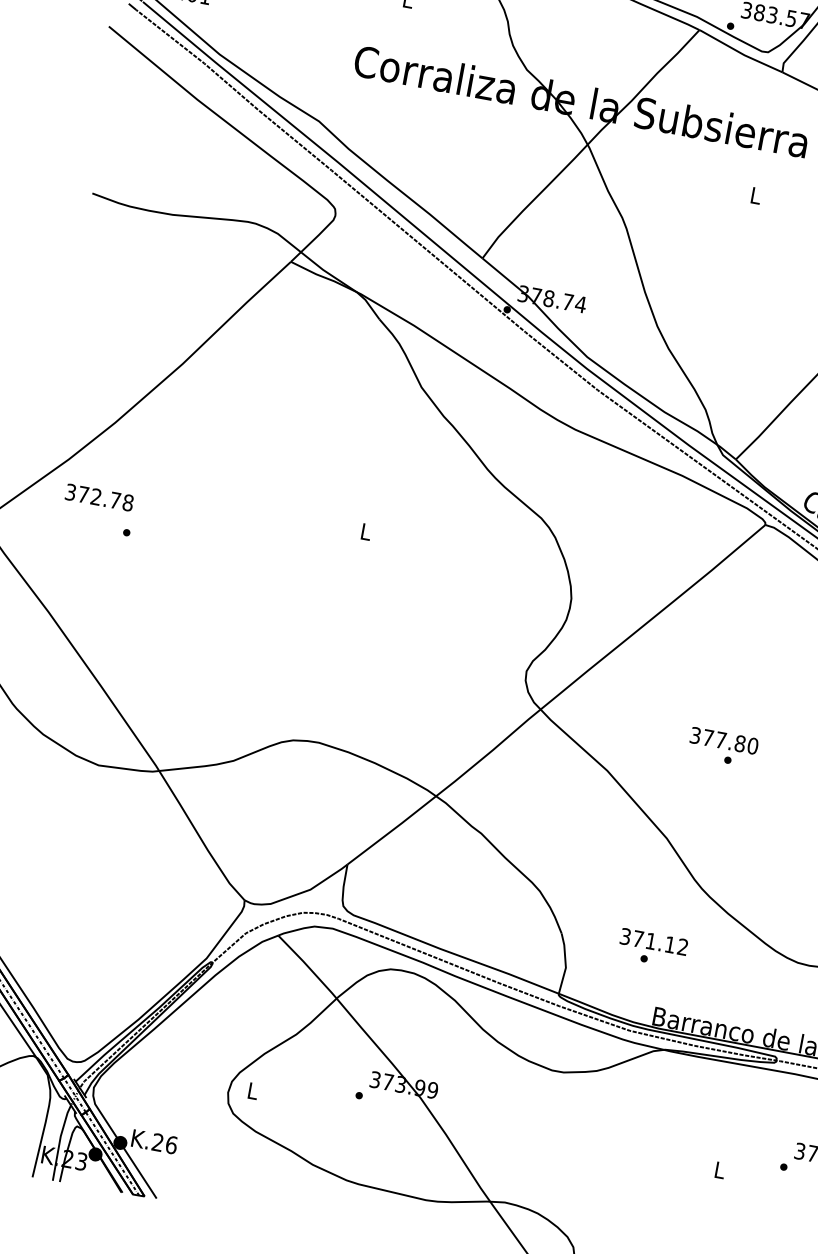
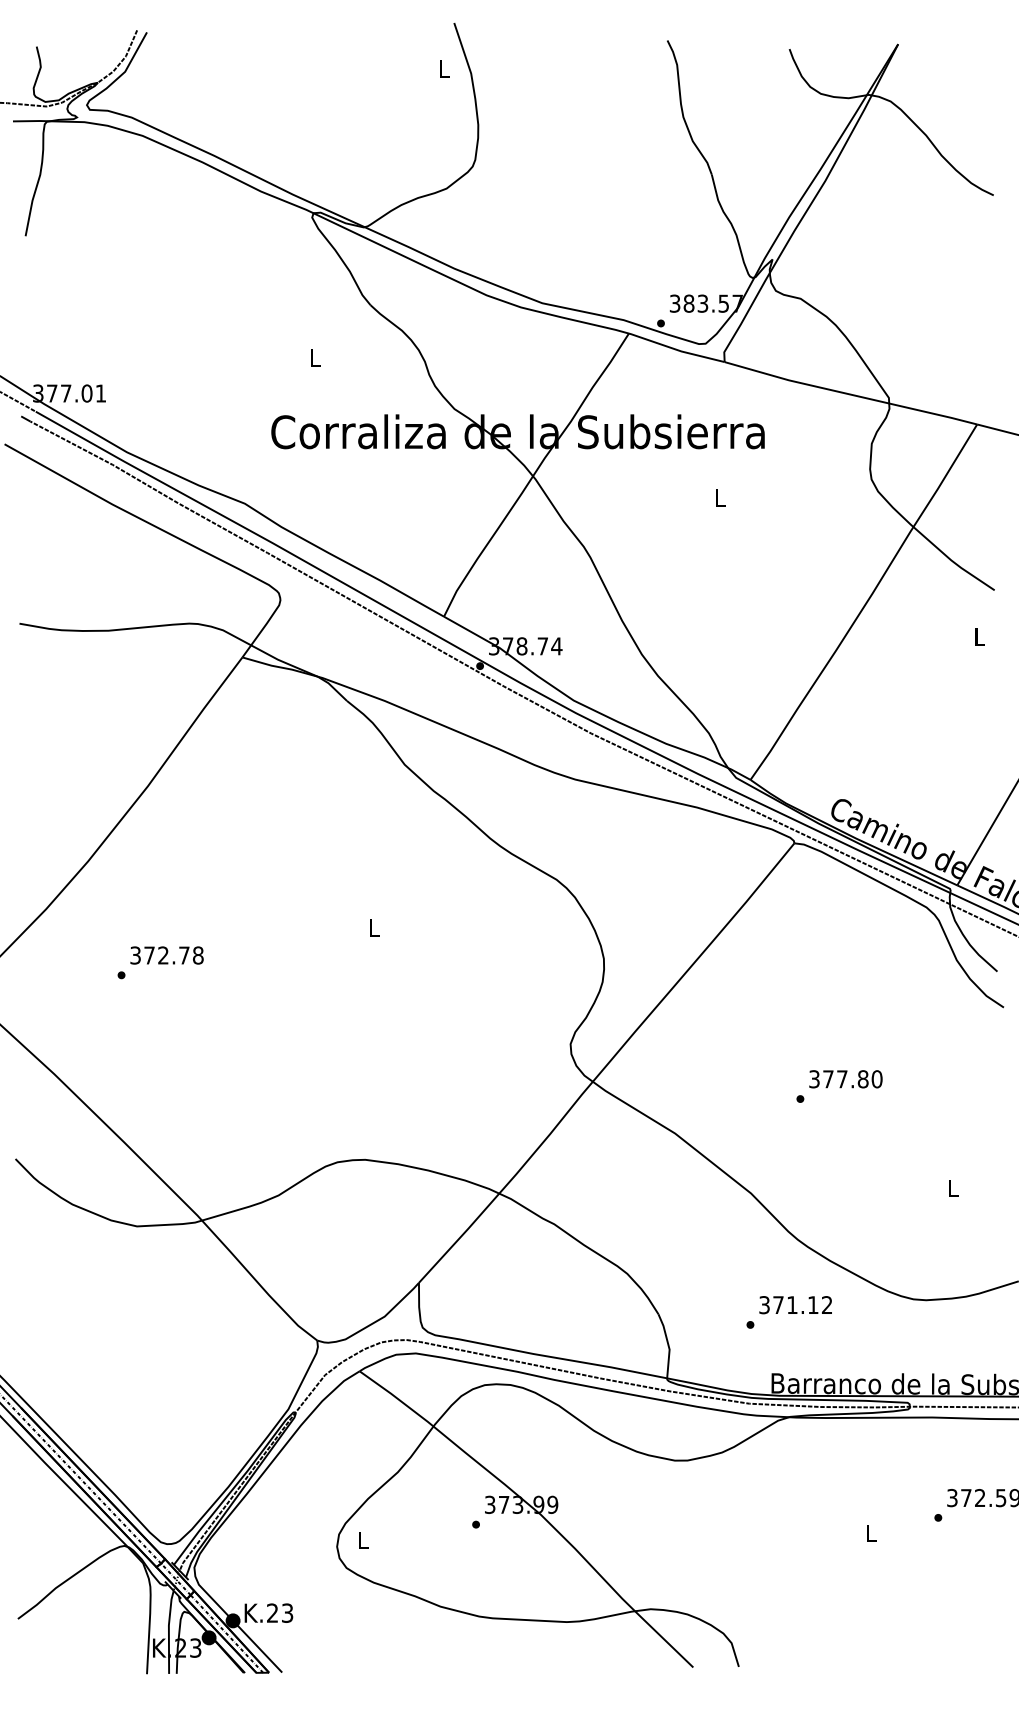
text: (99, 497) -> (166, 955), moved
text: (723, 741) -> (845, 1079), moved
text: (653, 942) -> (795, 1305), moved
text: (171, 1144) -> (287, 1612), K.26 -> K.23

